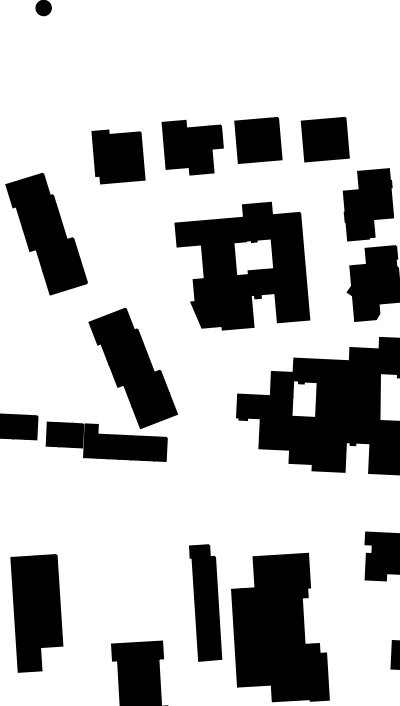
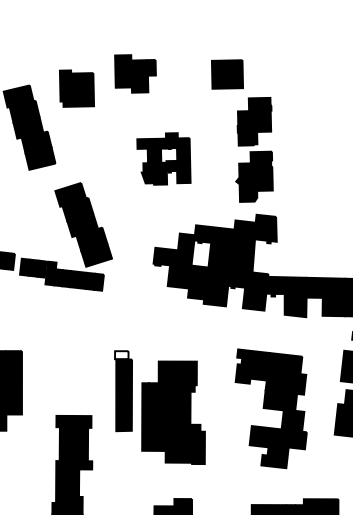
part: (257, 139) -> (180, 71), removed
part: (117, 155) -> (76, 88), moved
part: (241, 265) -> (163, 158), size x0.6
fill: (199, 551) -> (121, 355), removed

